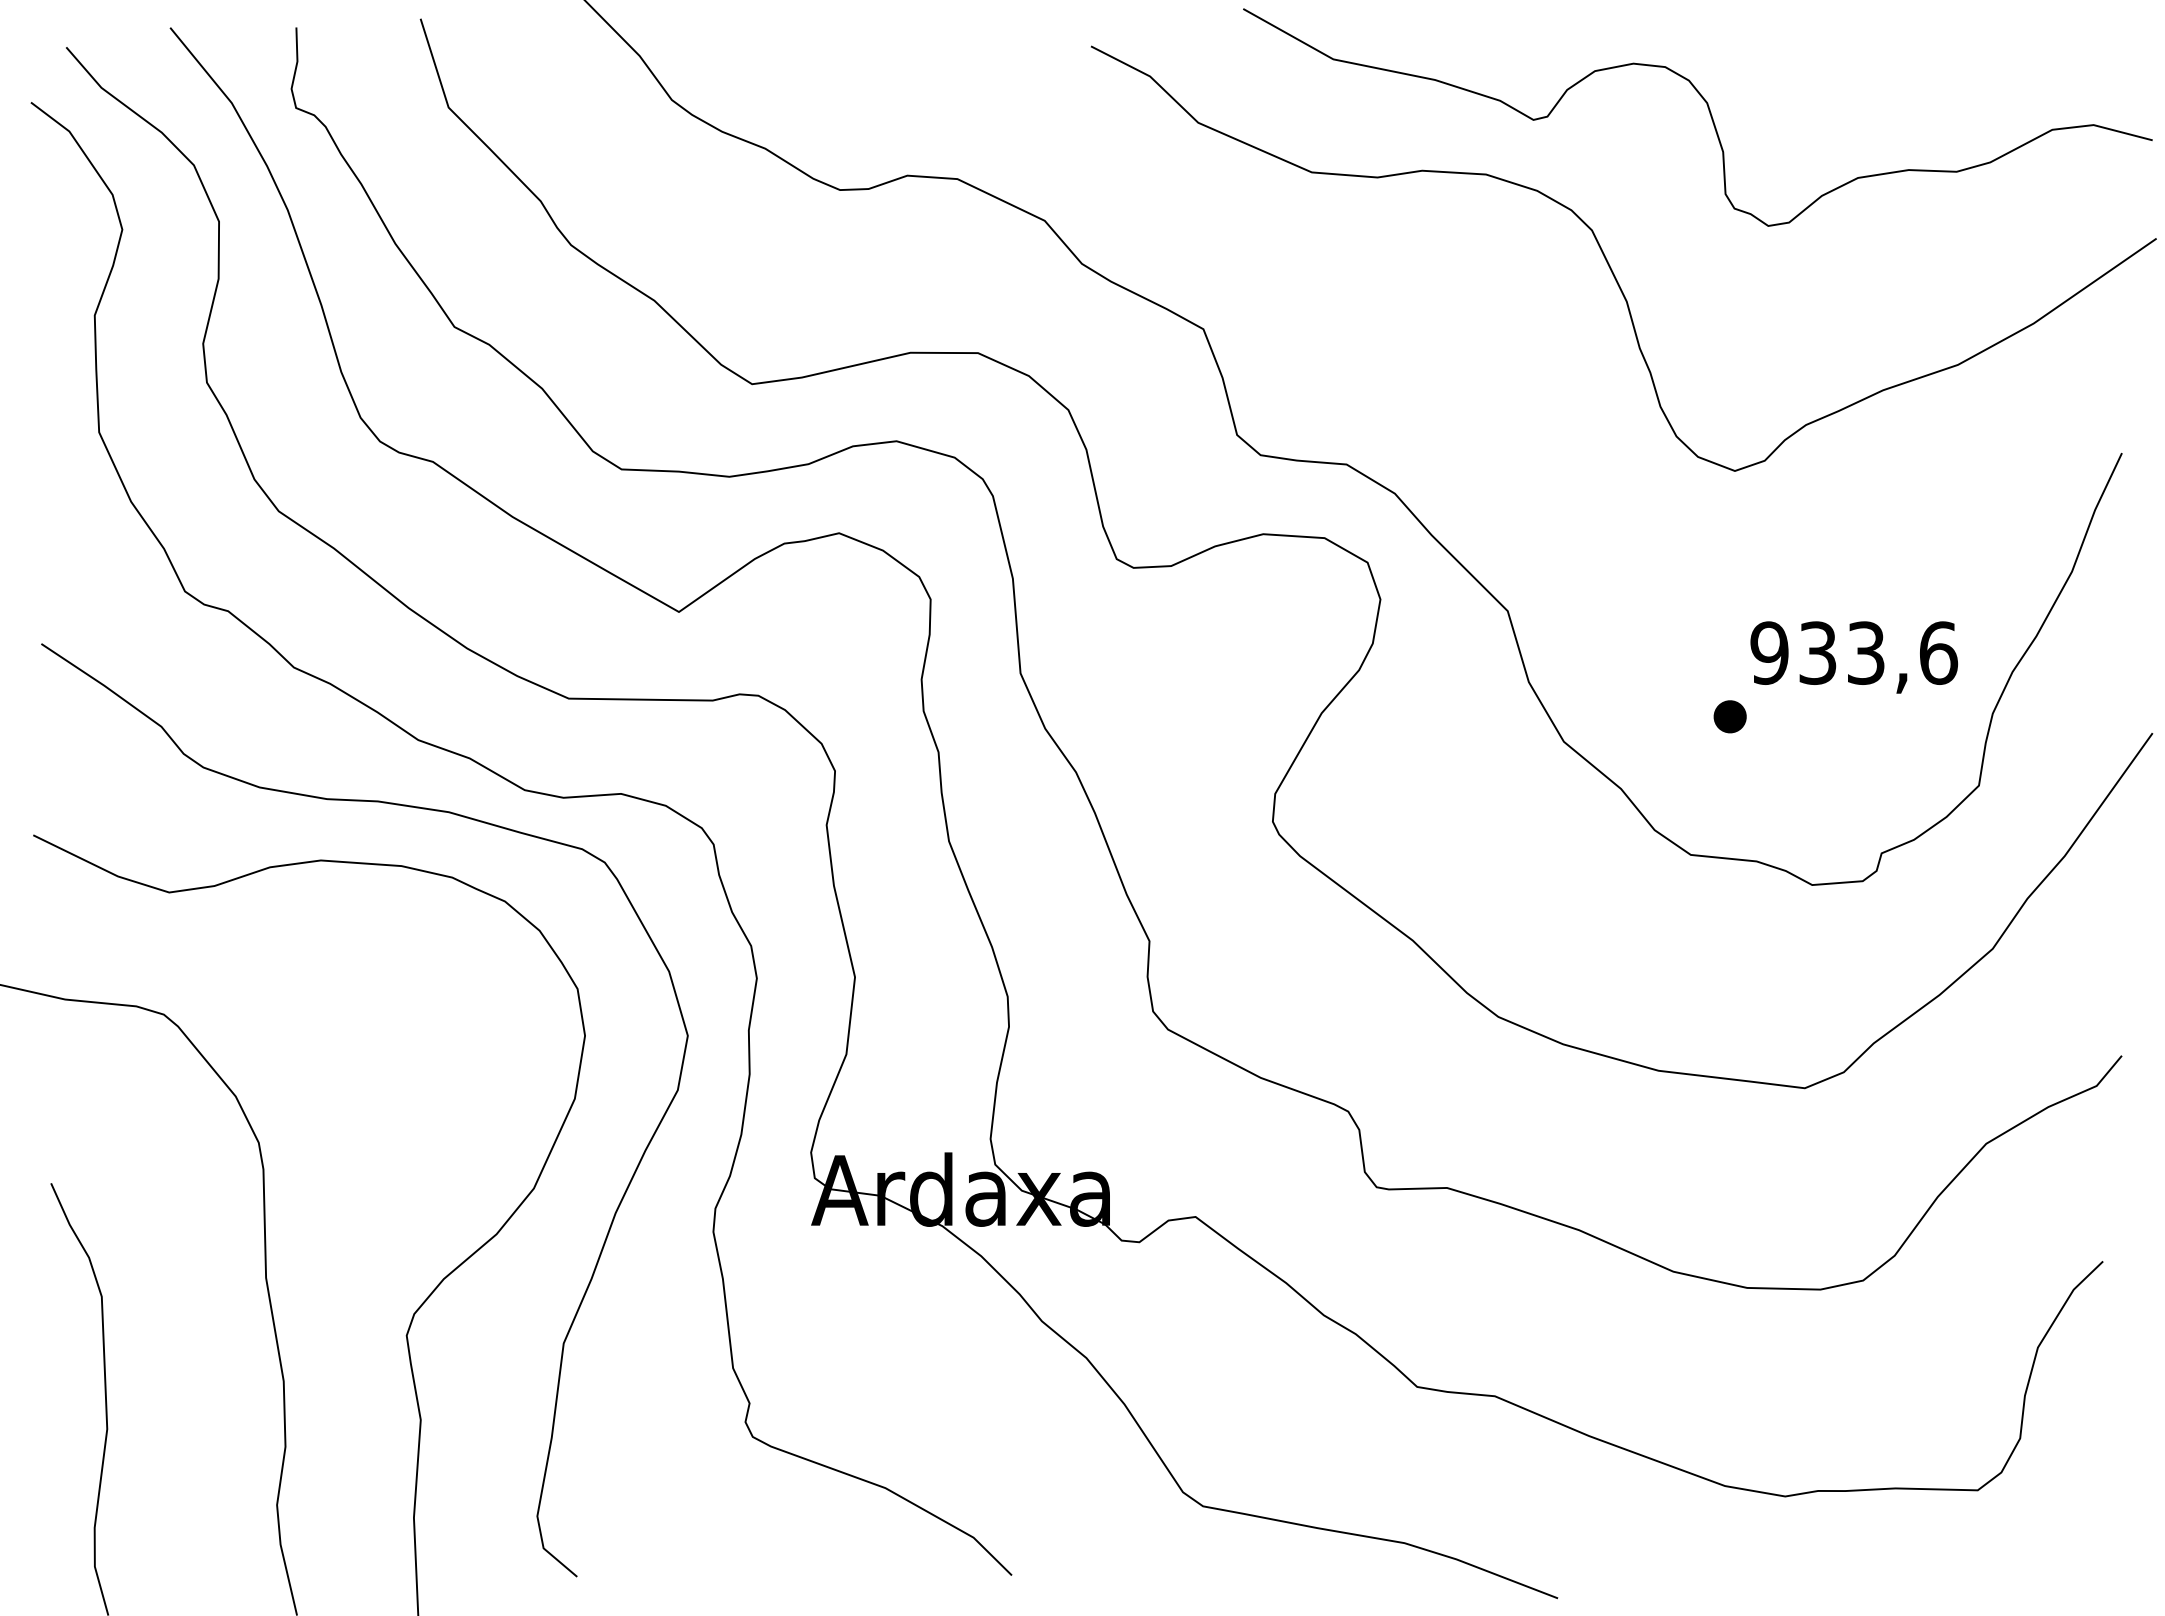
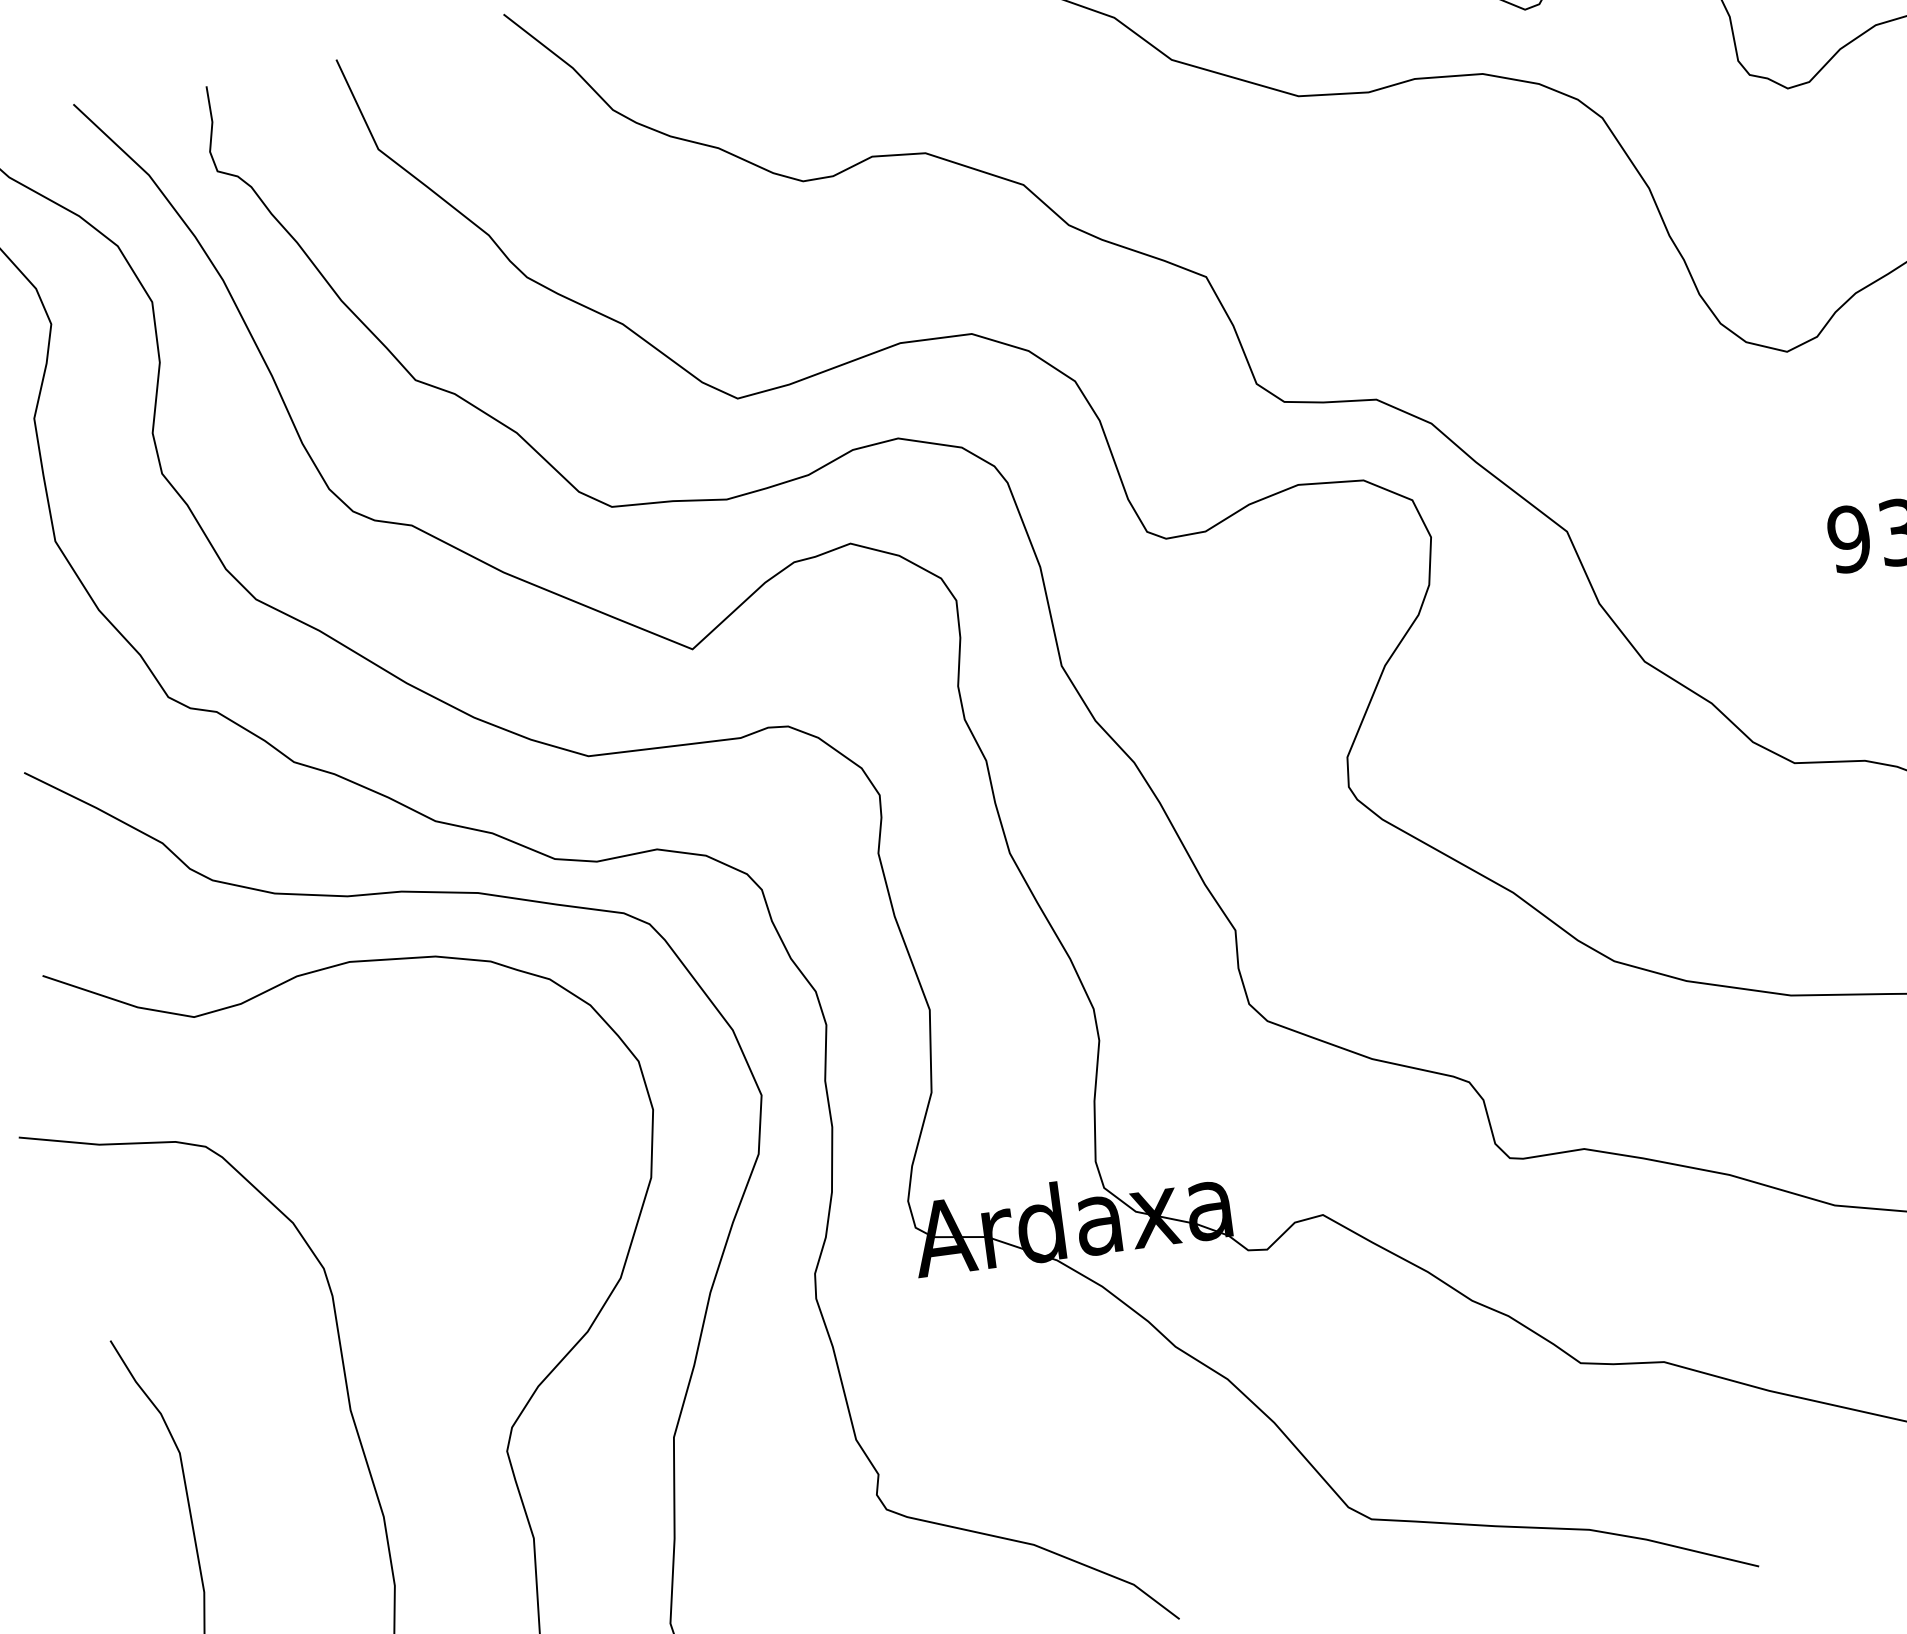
part: (1729, 716) -> (1815, 611), removed

